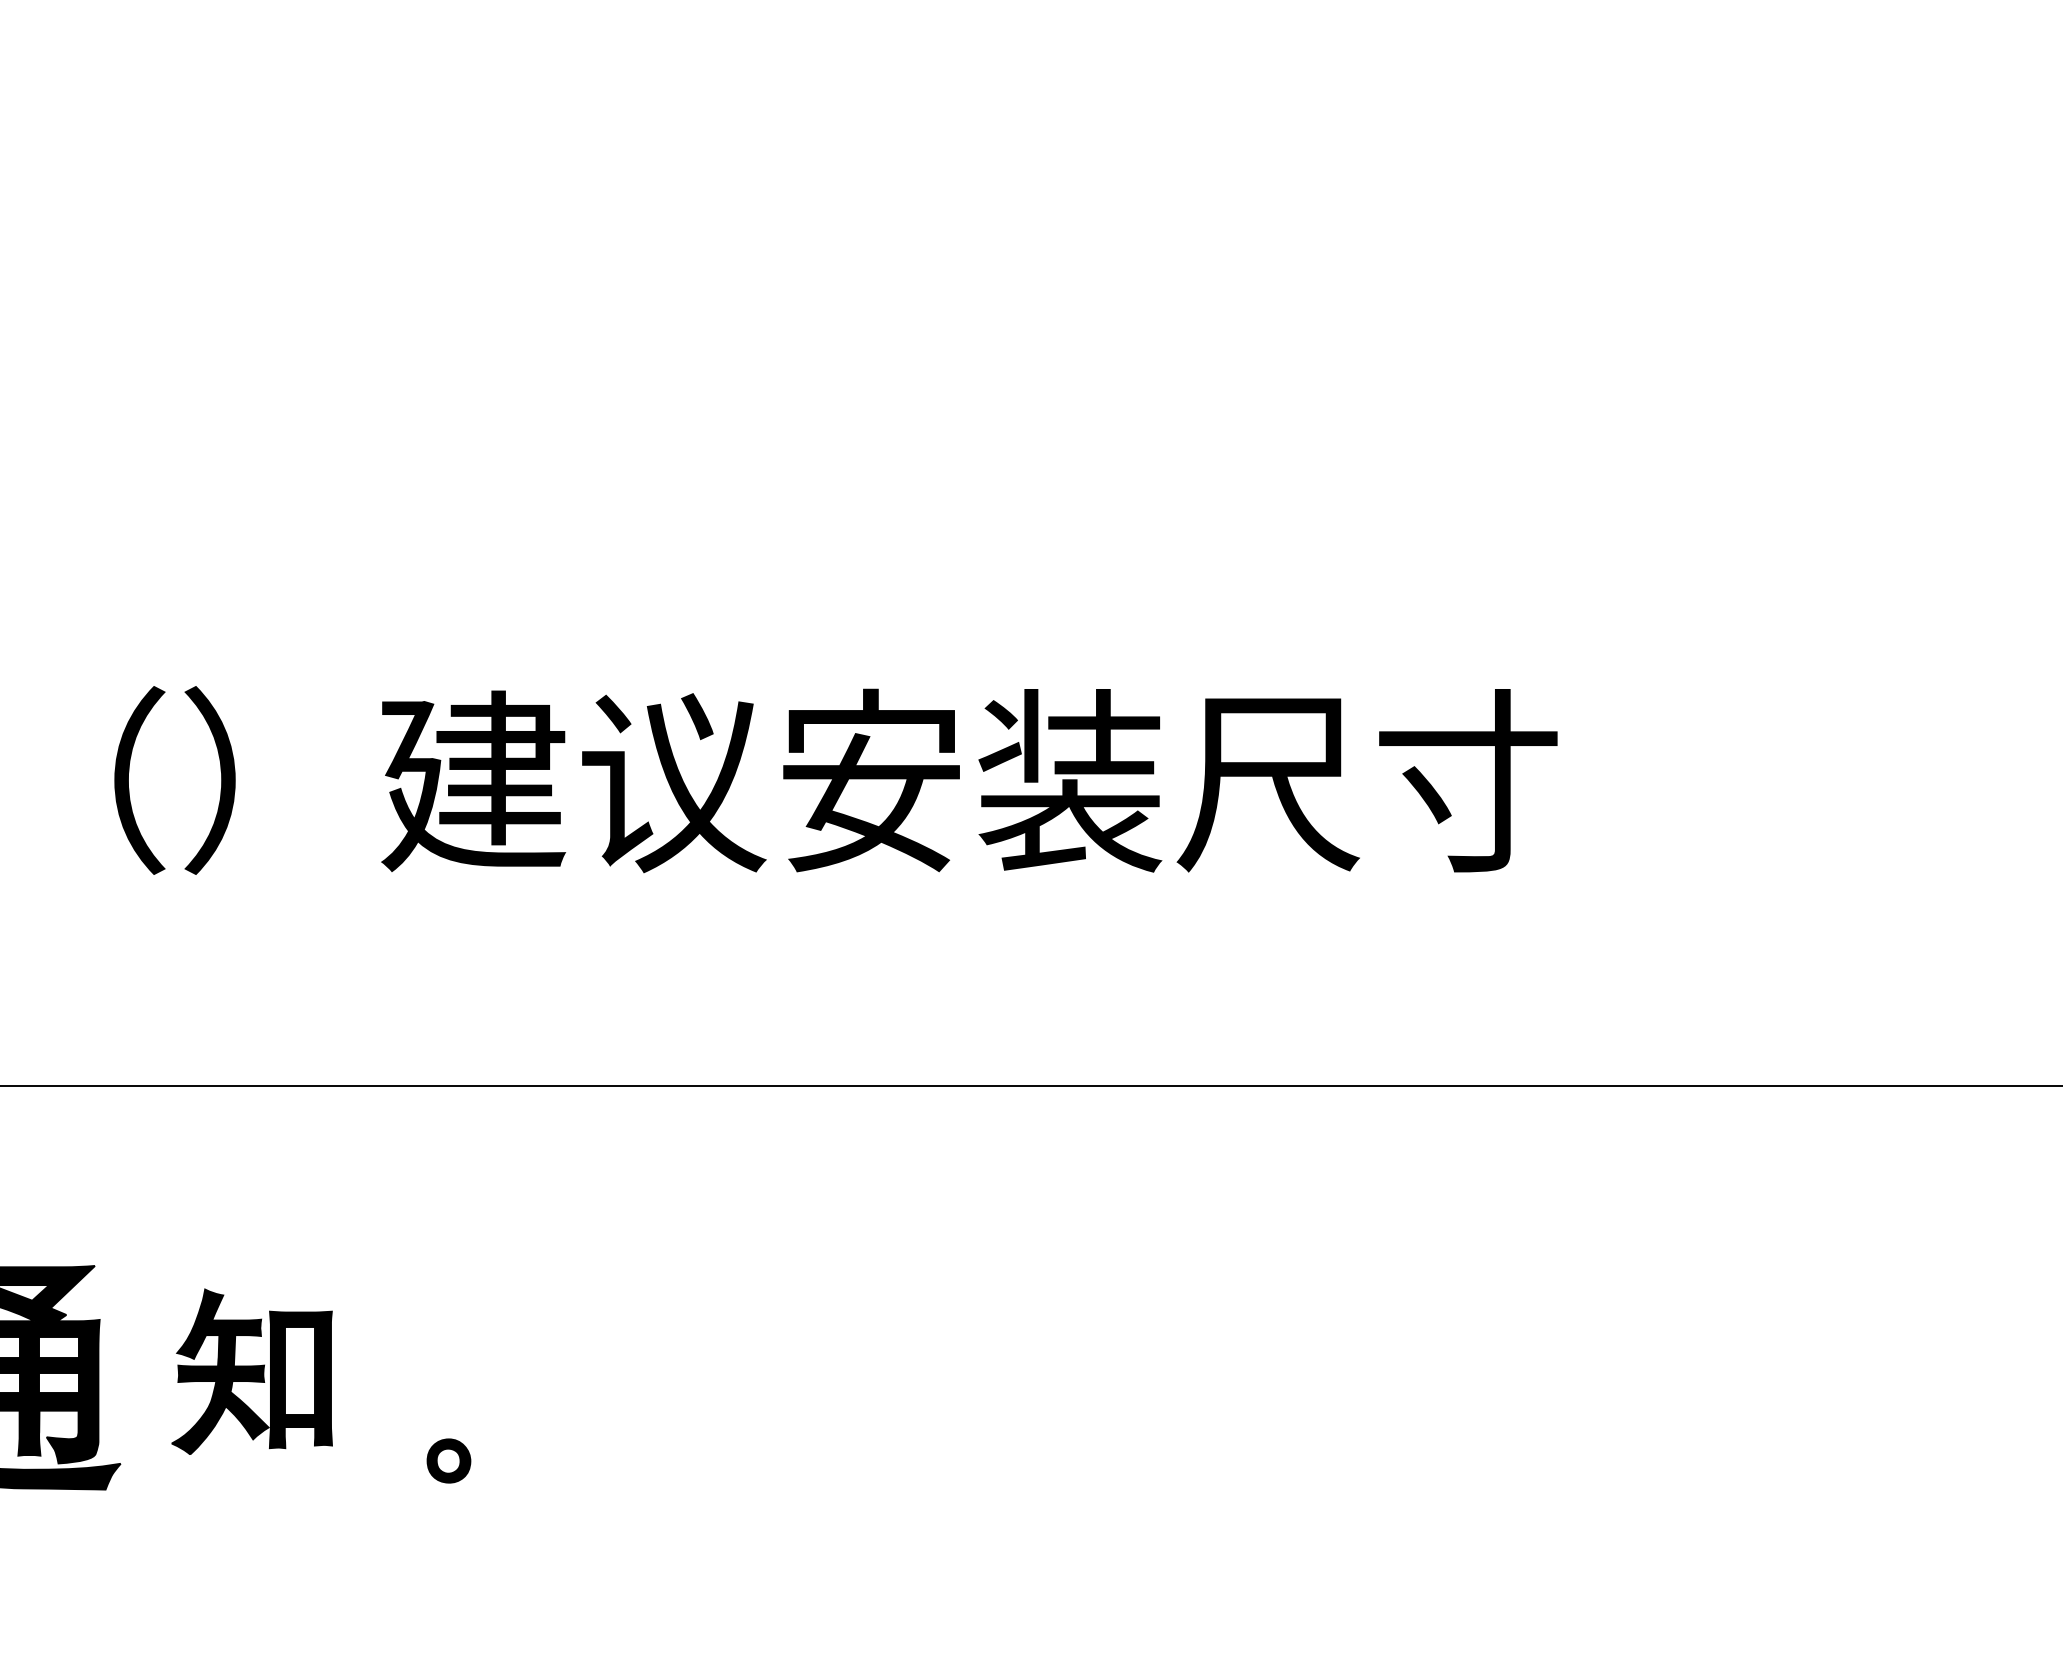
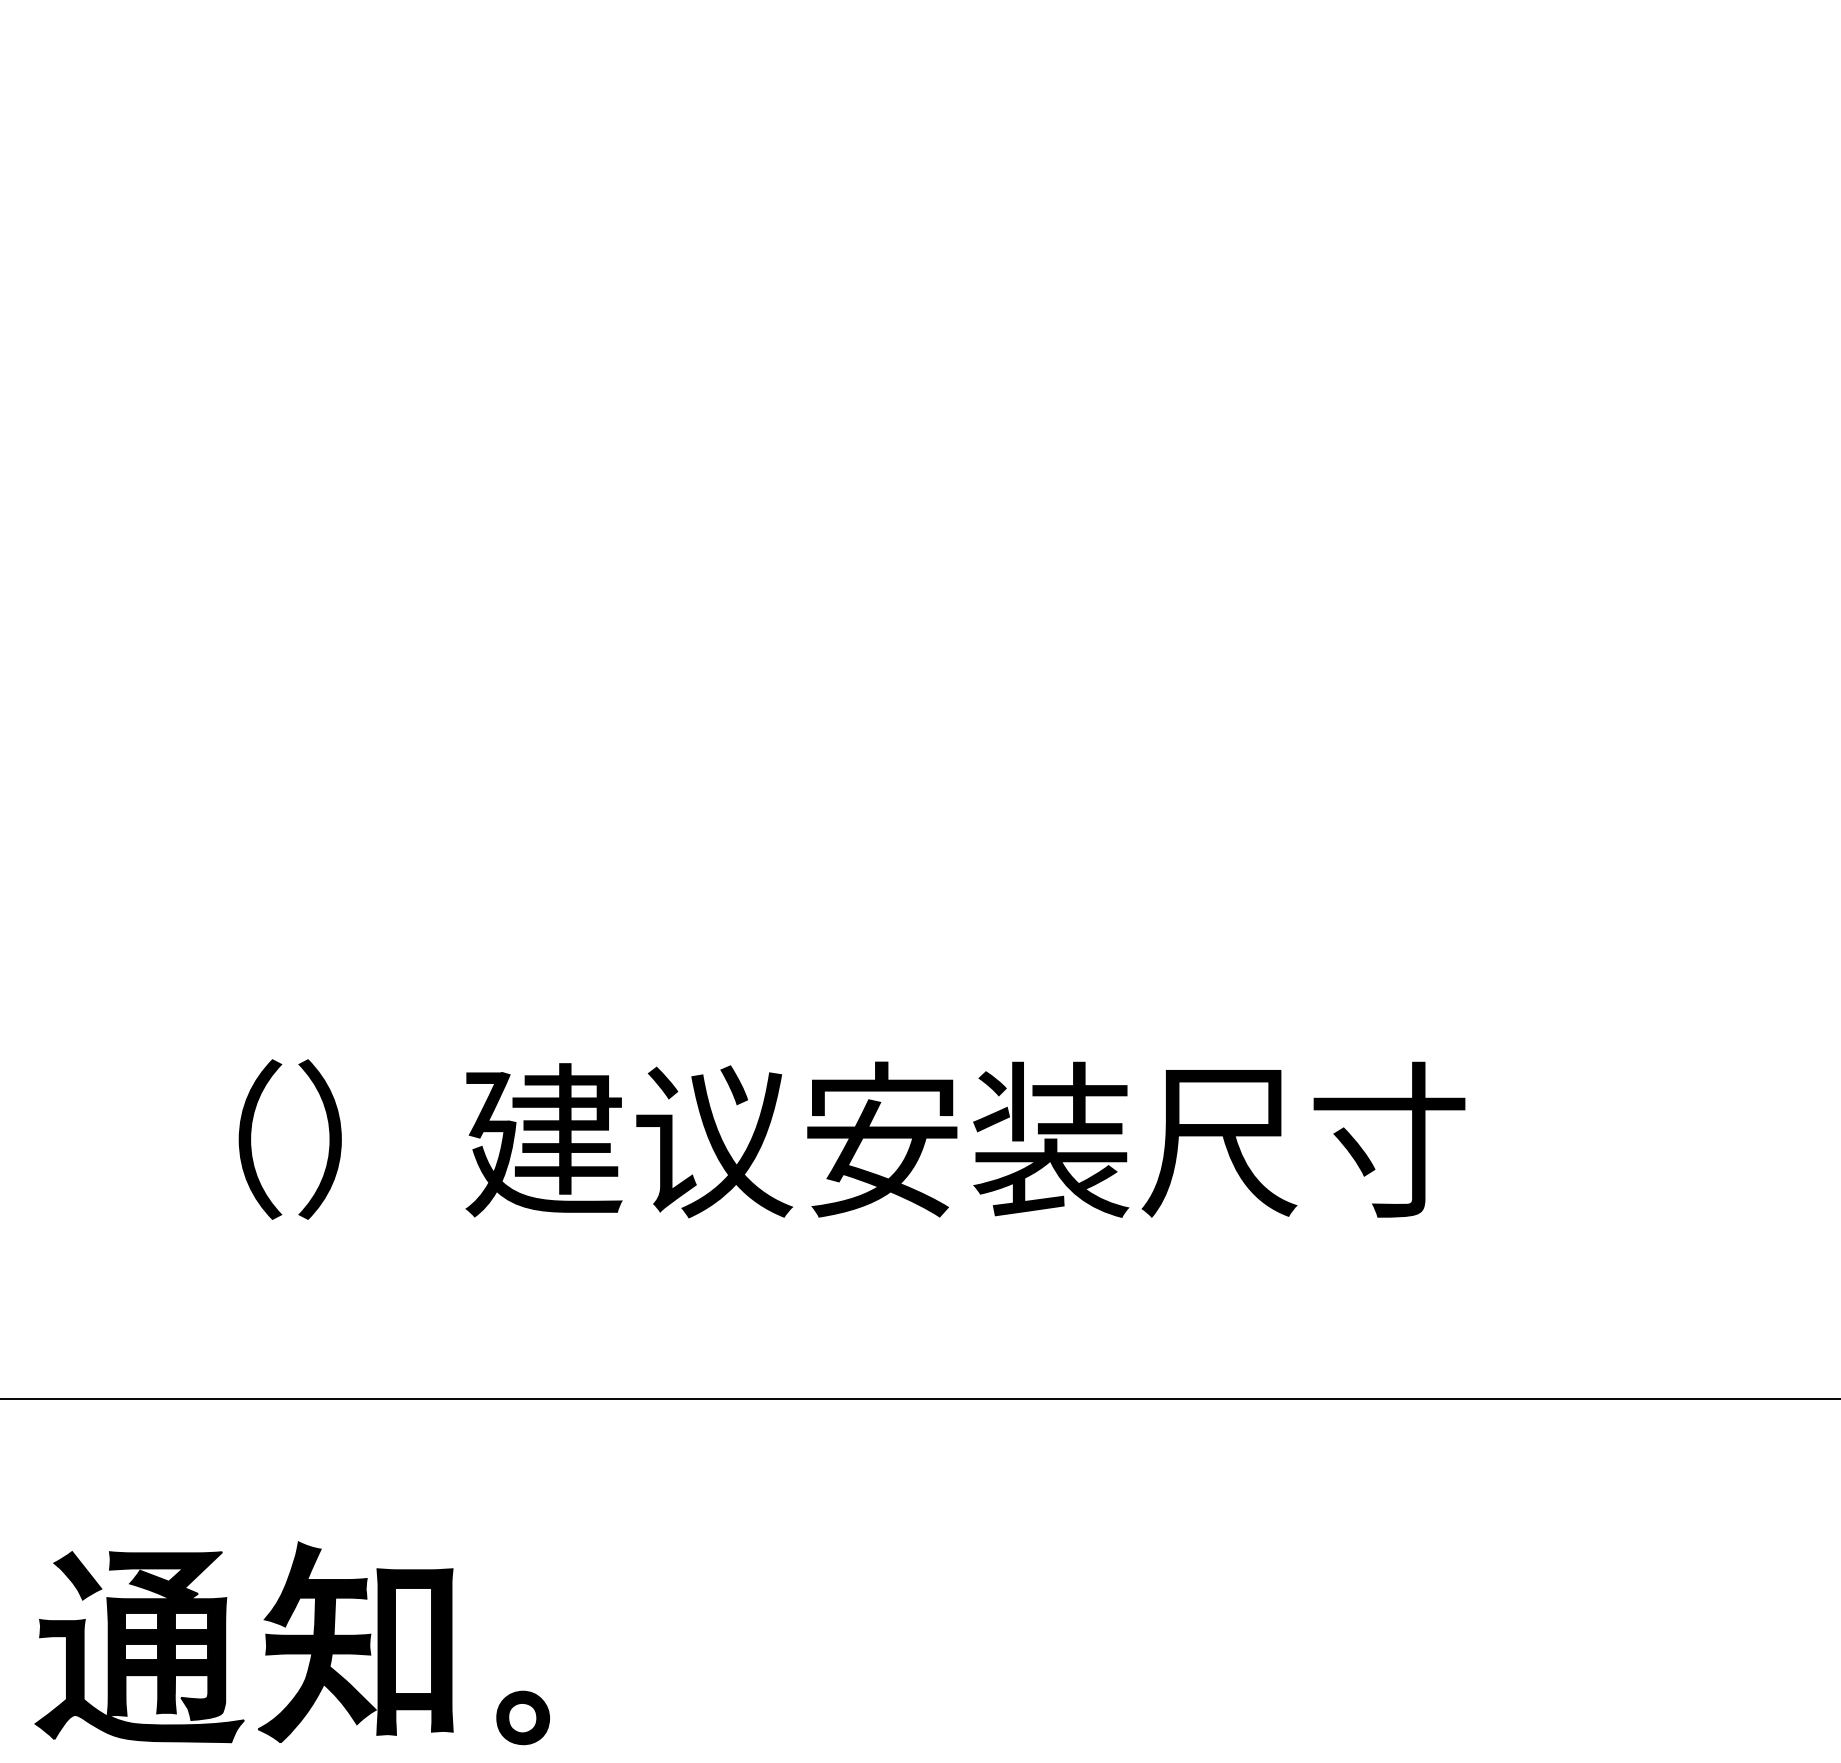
part: (251, 1371) -> (355, 1641), size x1.43
part: (448, 1460) -> (522, 1717), size x1.43

